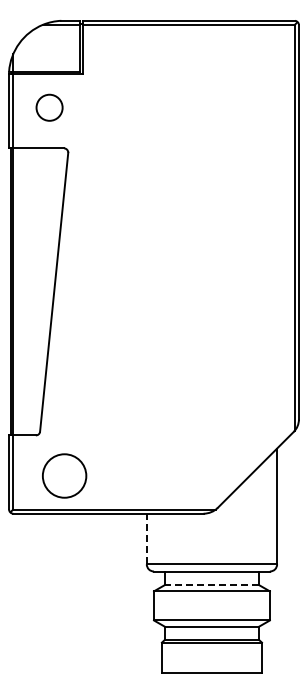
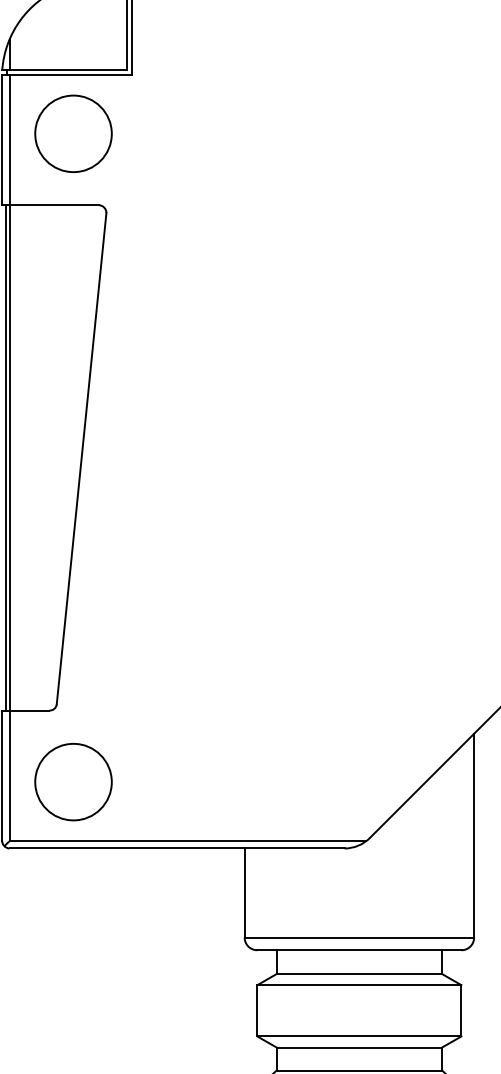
circle: (49, 107) -> (73, 133), size x1.67
circle: (64, 475) -> (73, 781), moved
line: (146, 538) -> (244, 892), dashed -> solid
line: (211, 585) -> (358, 974), dashed -> solid

